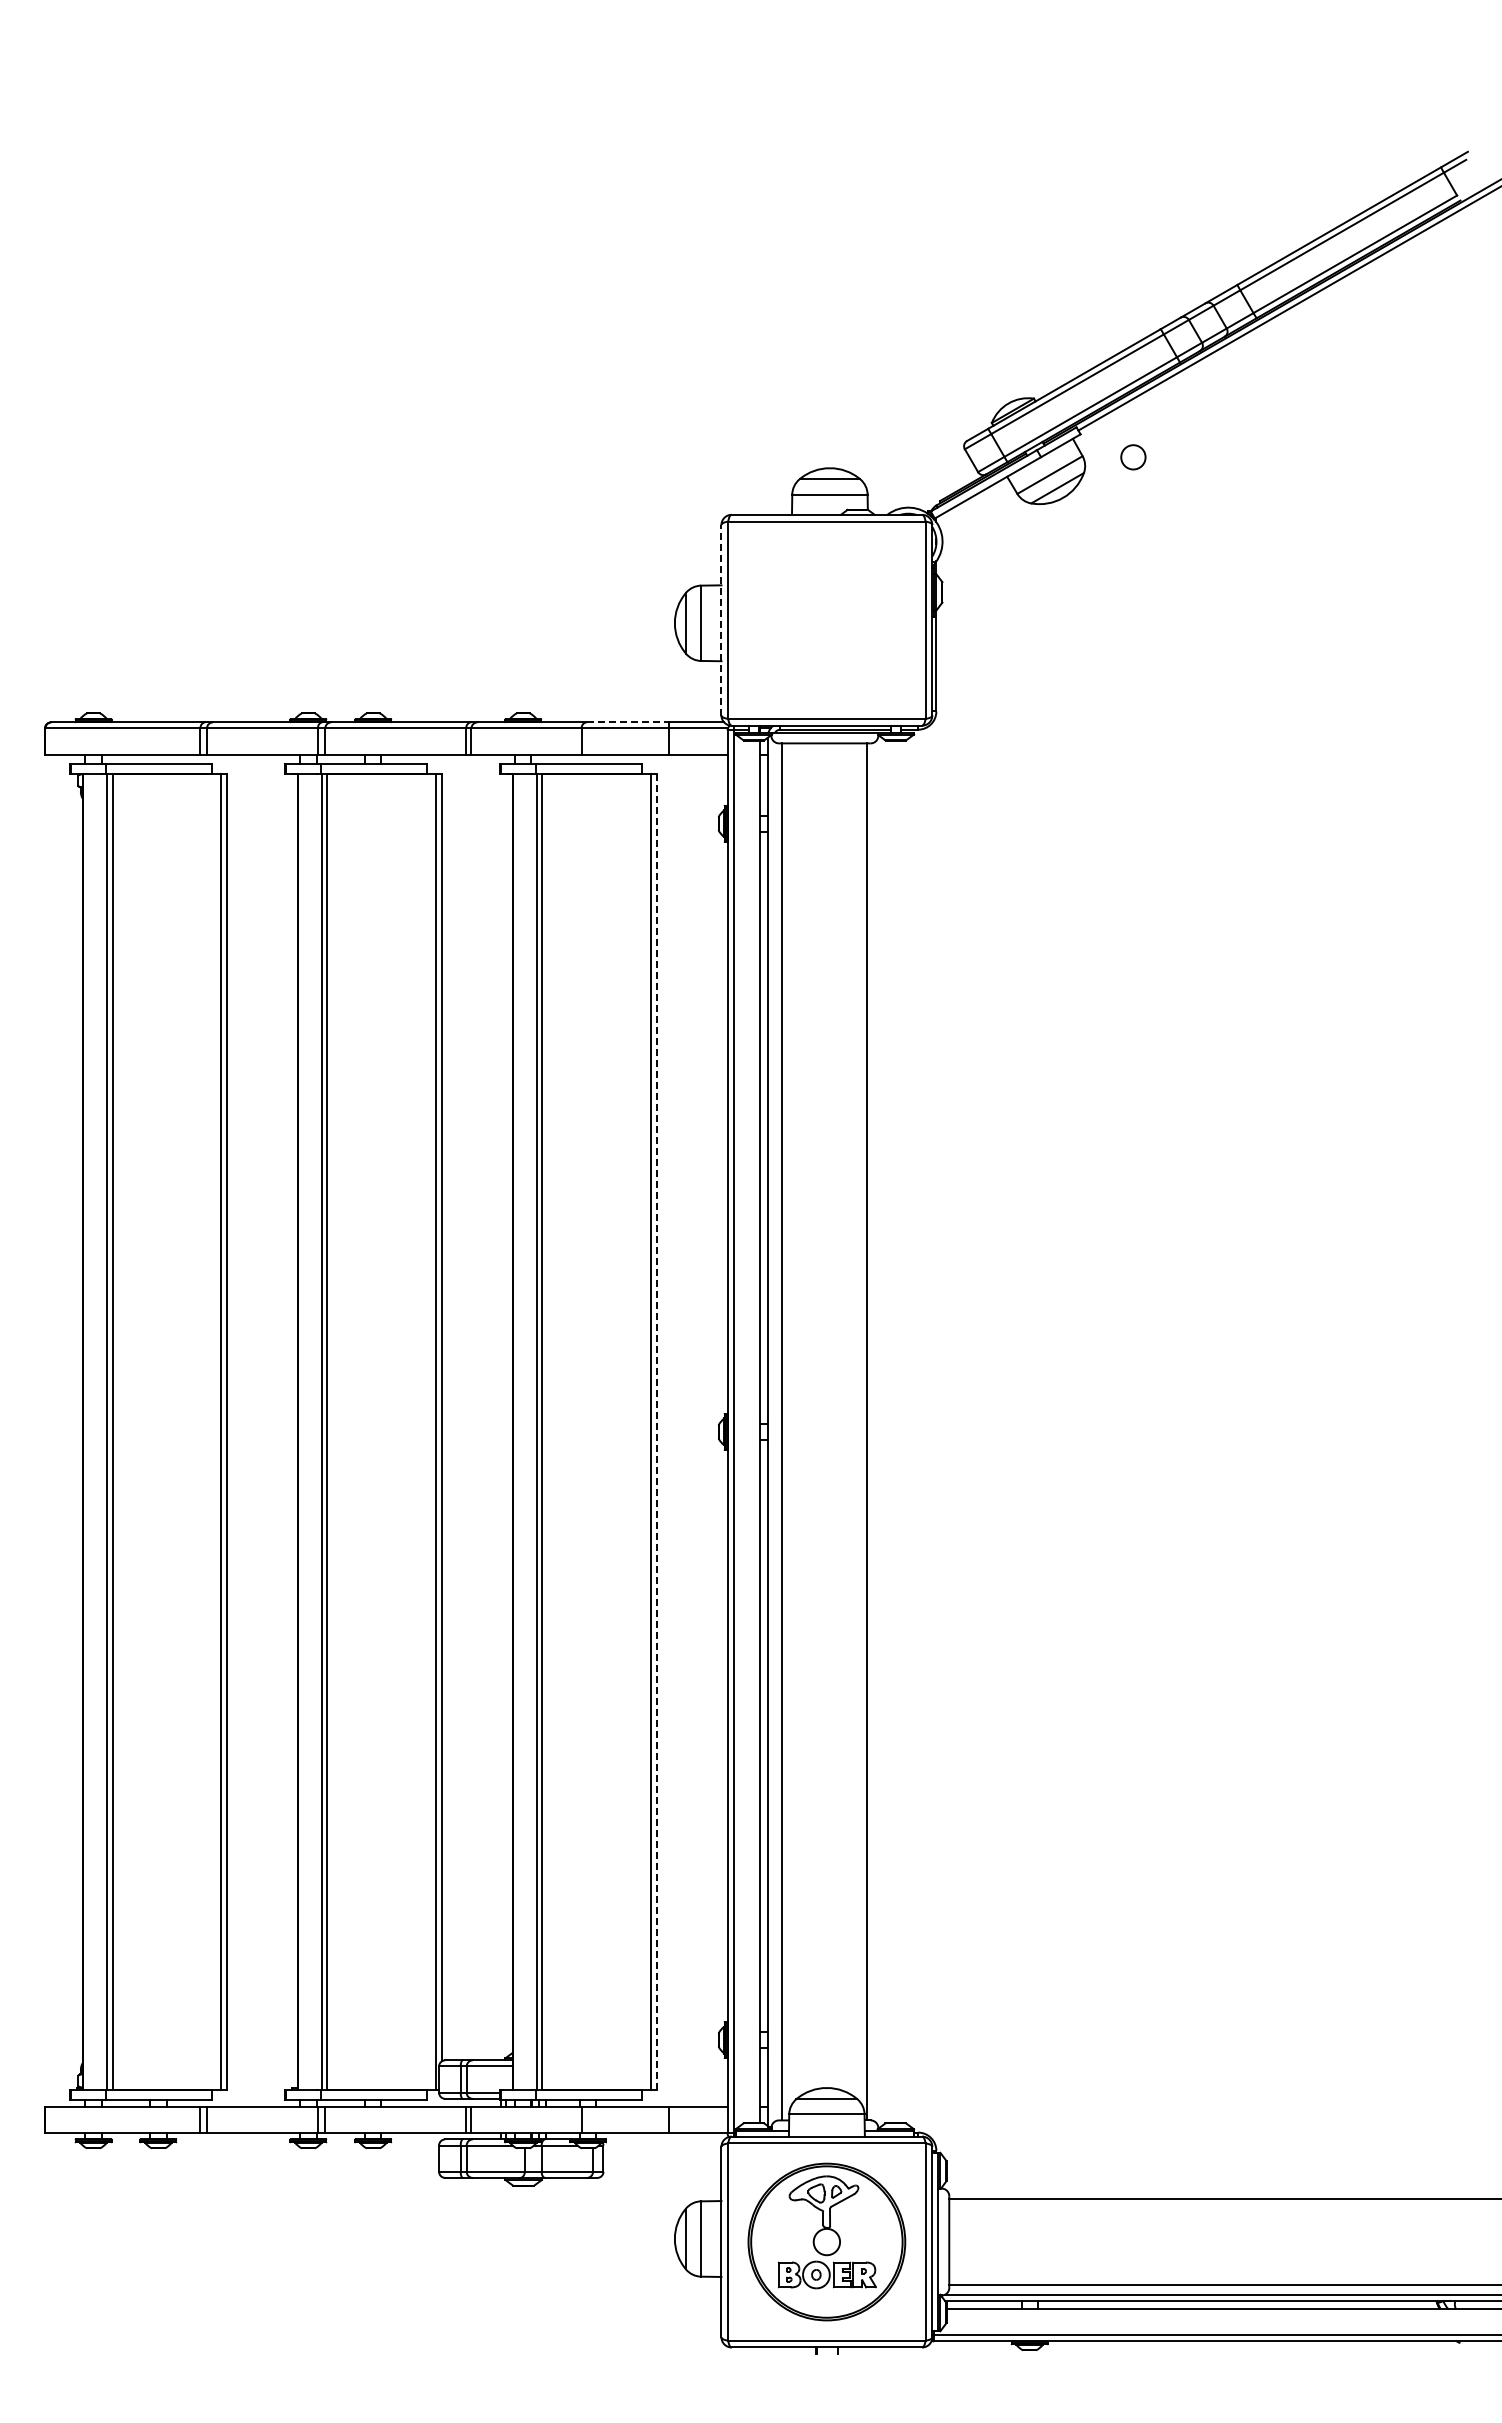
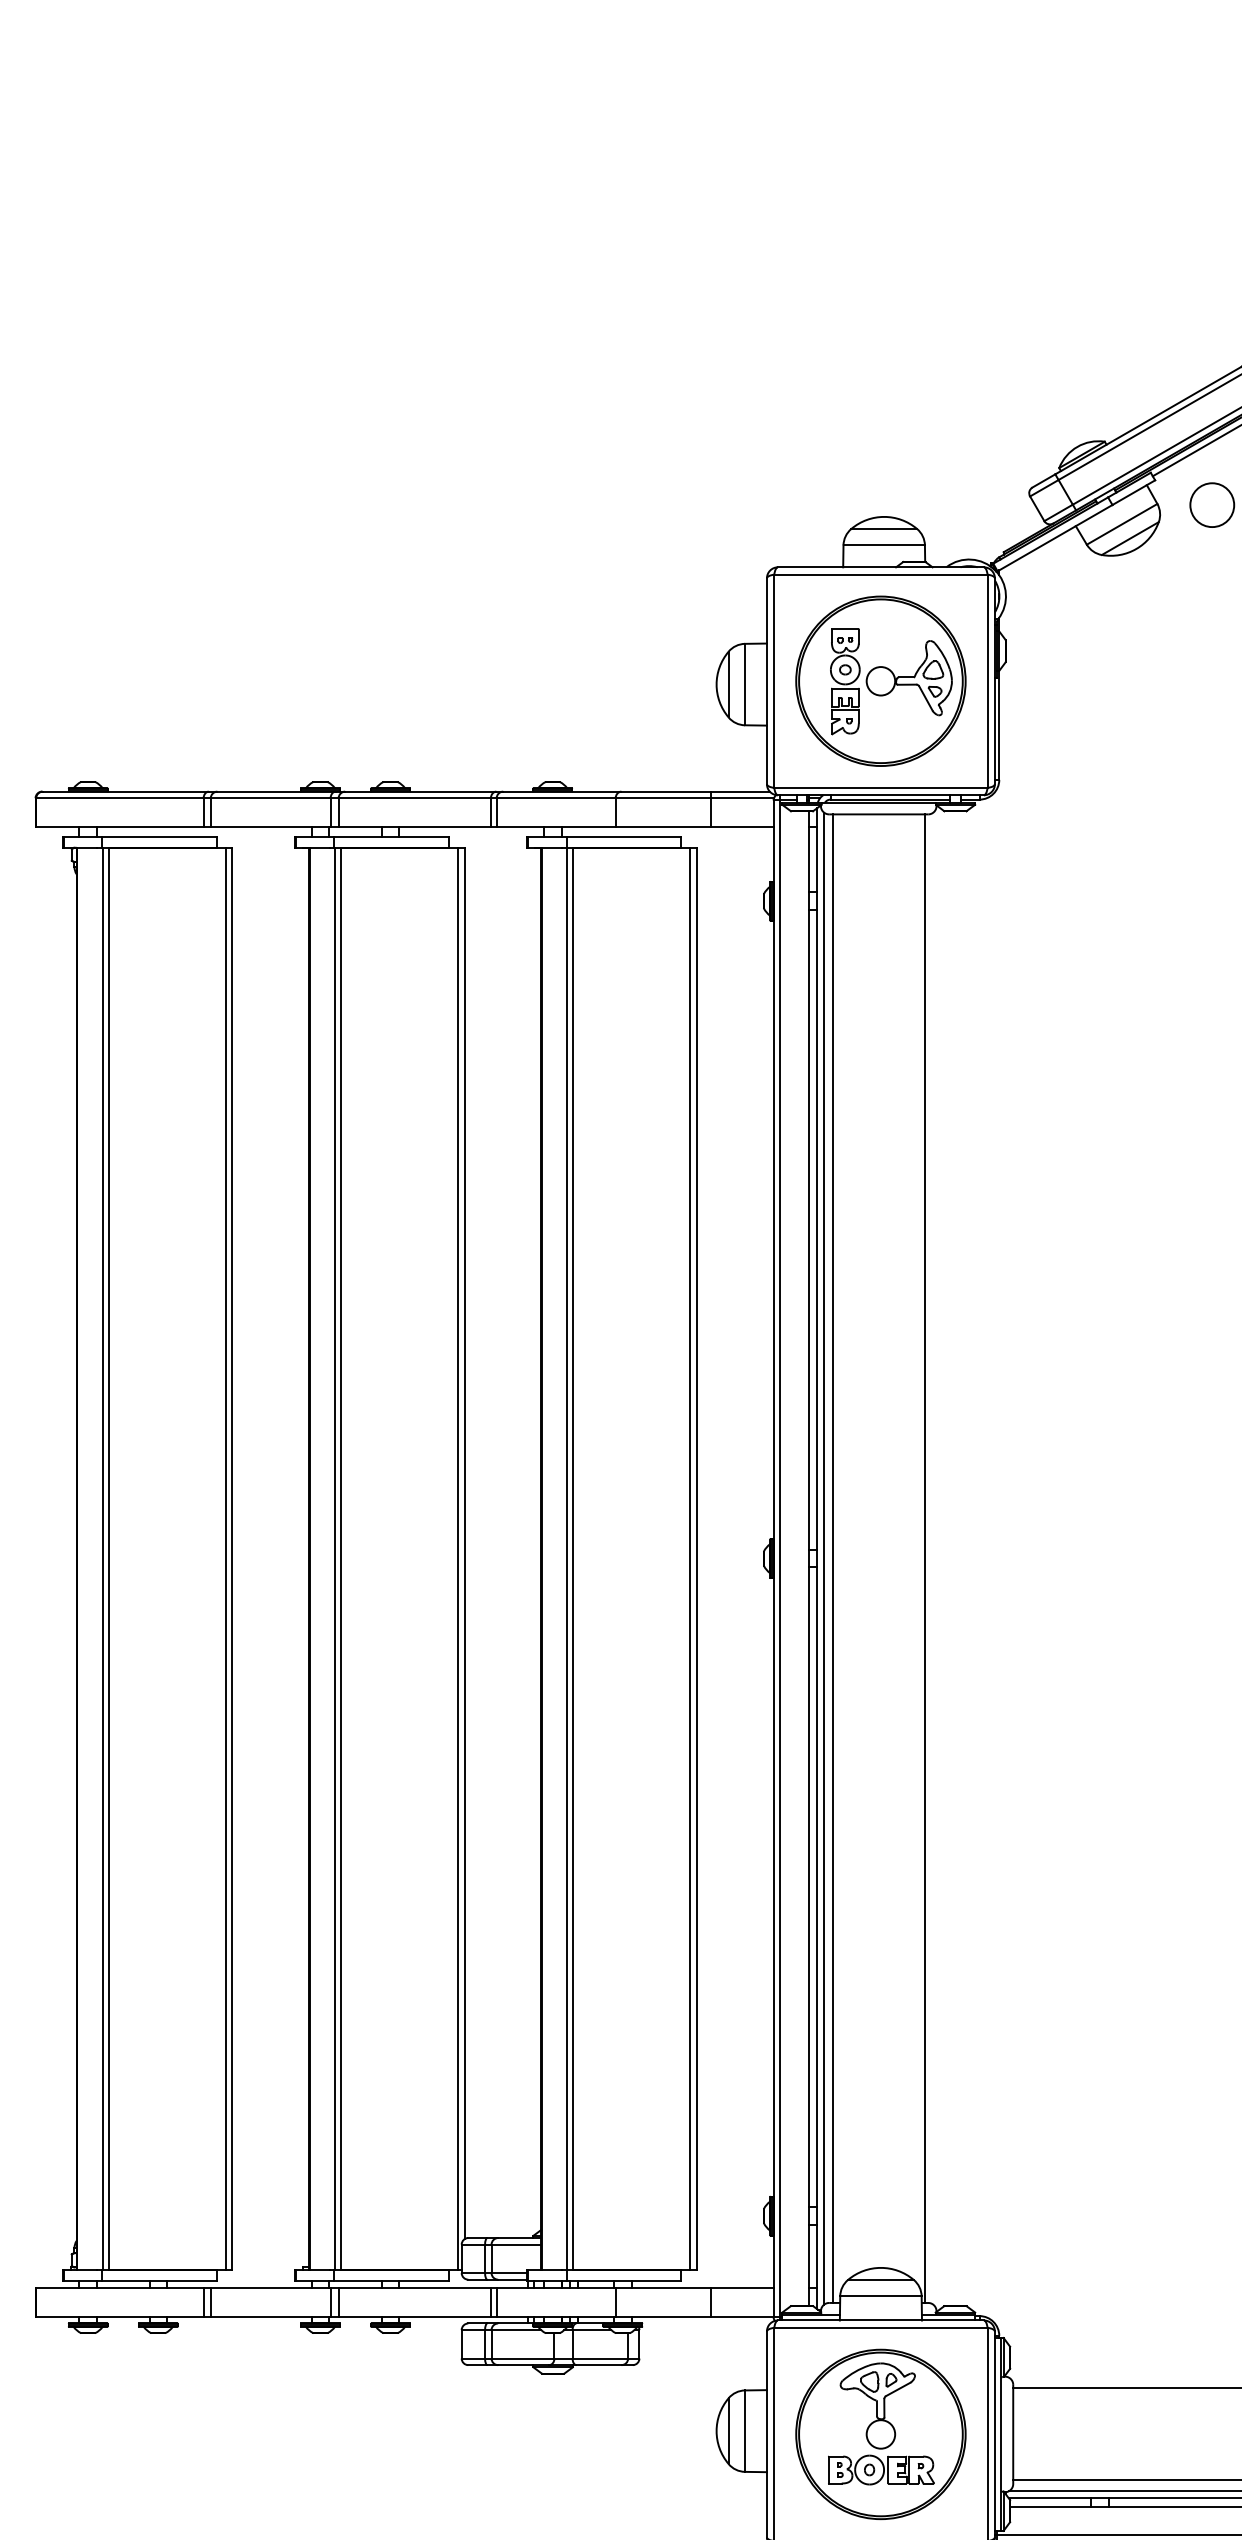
circle: (1133, 457) -> (1212, 505), size x1.67
line: (721, 619) -> (766, 680), dashed -> solid
part: (826, 620) -> (880, 681), added
line: (628, 722) -> (666, 791), dashed -> solid
line: (656, 1431) -> (696, 1558), dashed -> solid
line: (774, 1431) -> (824, 1558), added

